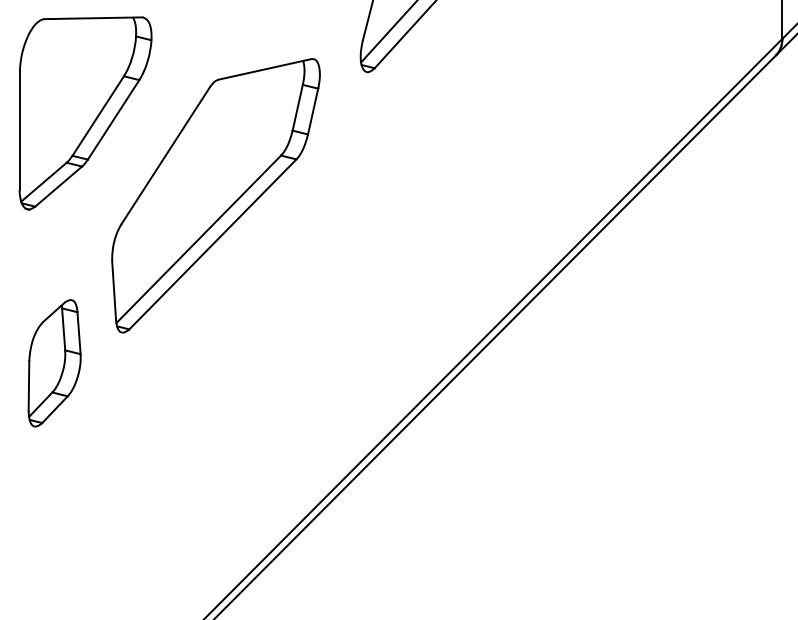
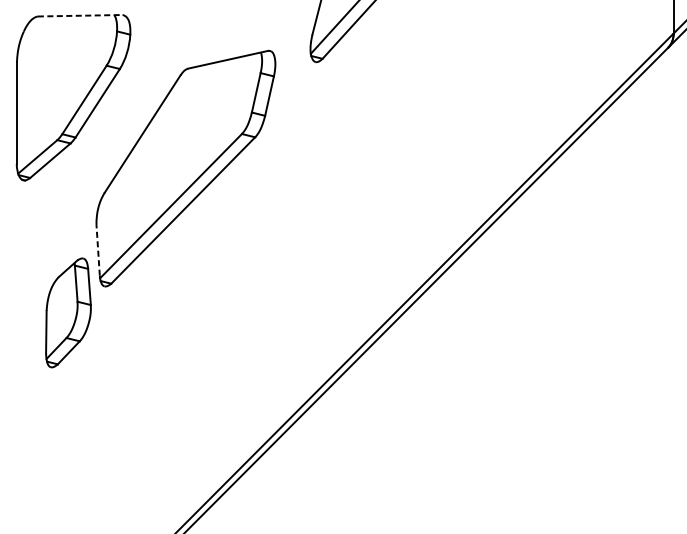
line: (93, 18) -> (80, 15), solid -> dashed
line: (114, 290) -> (98, 250), solid -> dashed
part: (54, 363) -> (68, 313), moved

